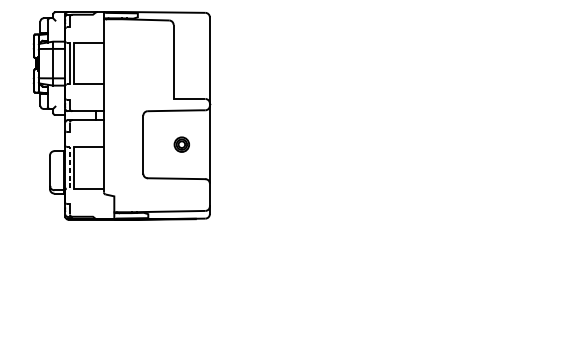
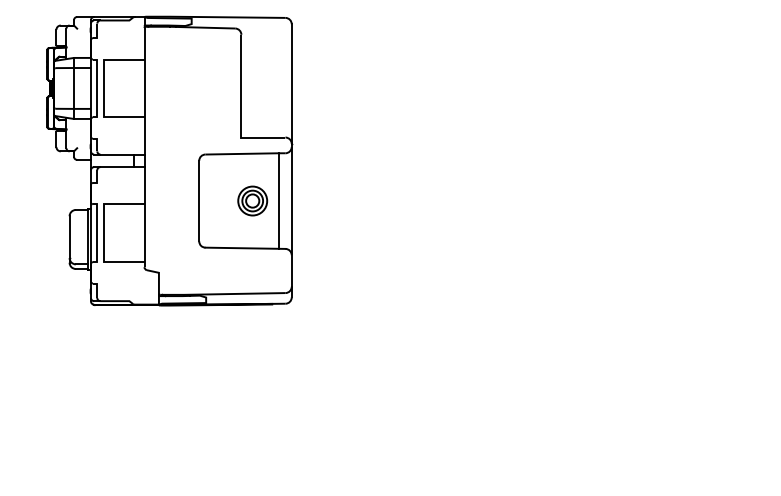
part: (181, 144) -> (252, 200), size x1.43
line: (201, 144) -> (279, 200), added
line: (70, 168) -> (97, 233), dashed -> solid

